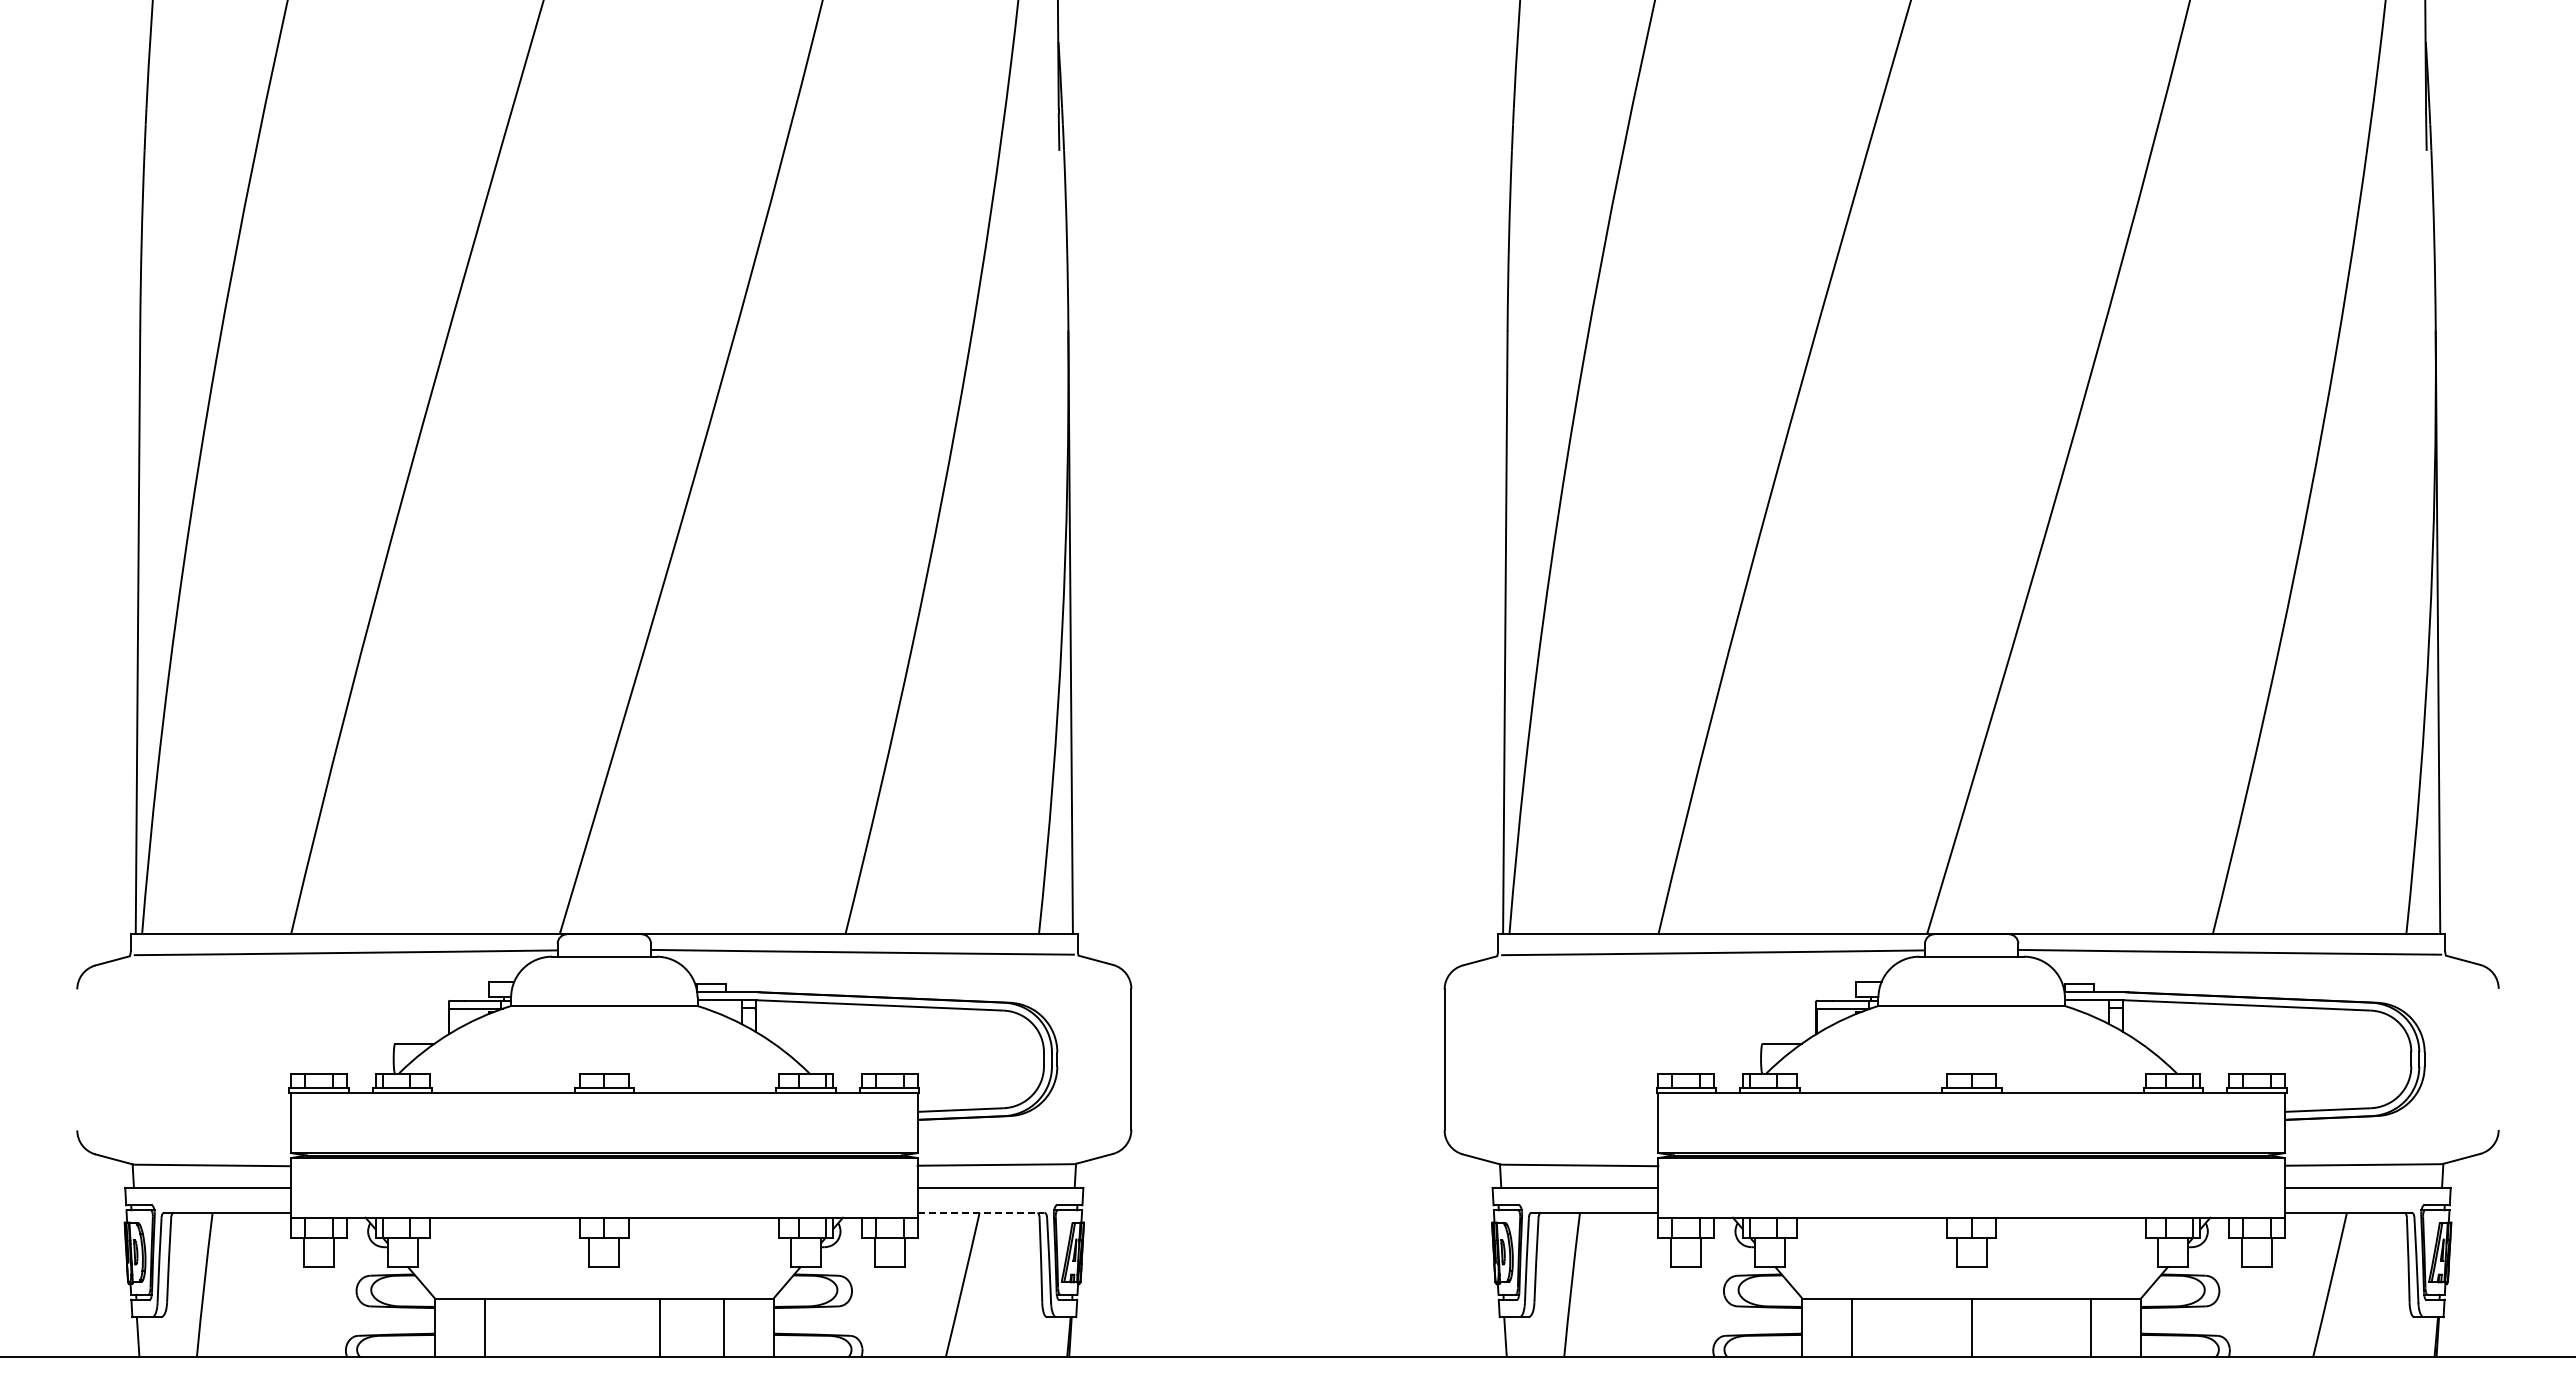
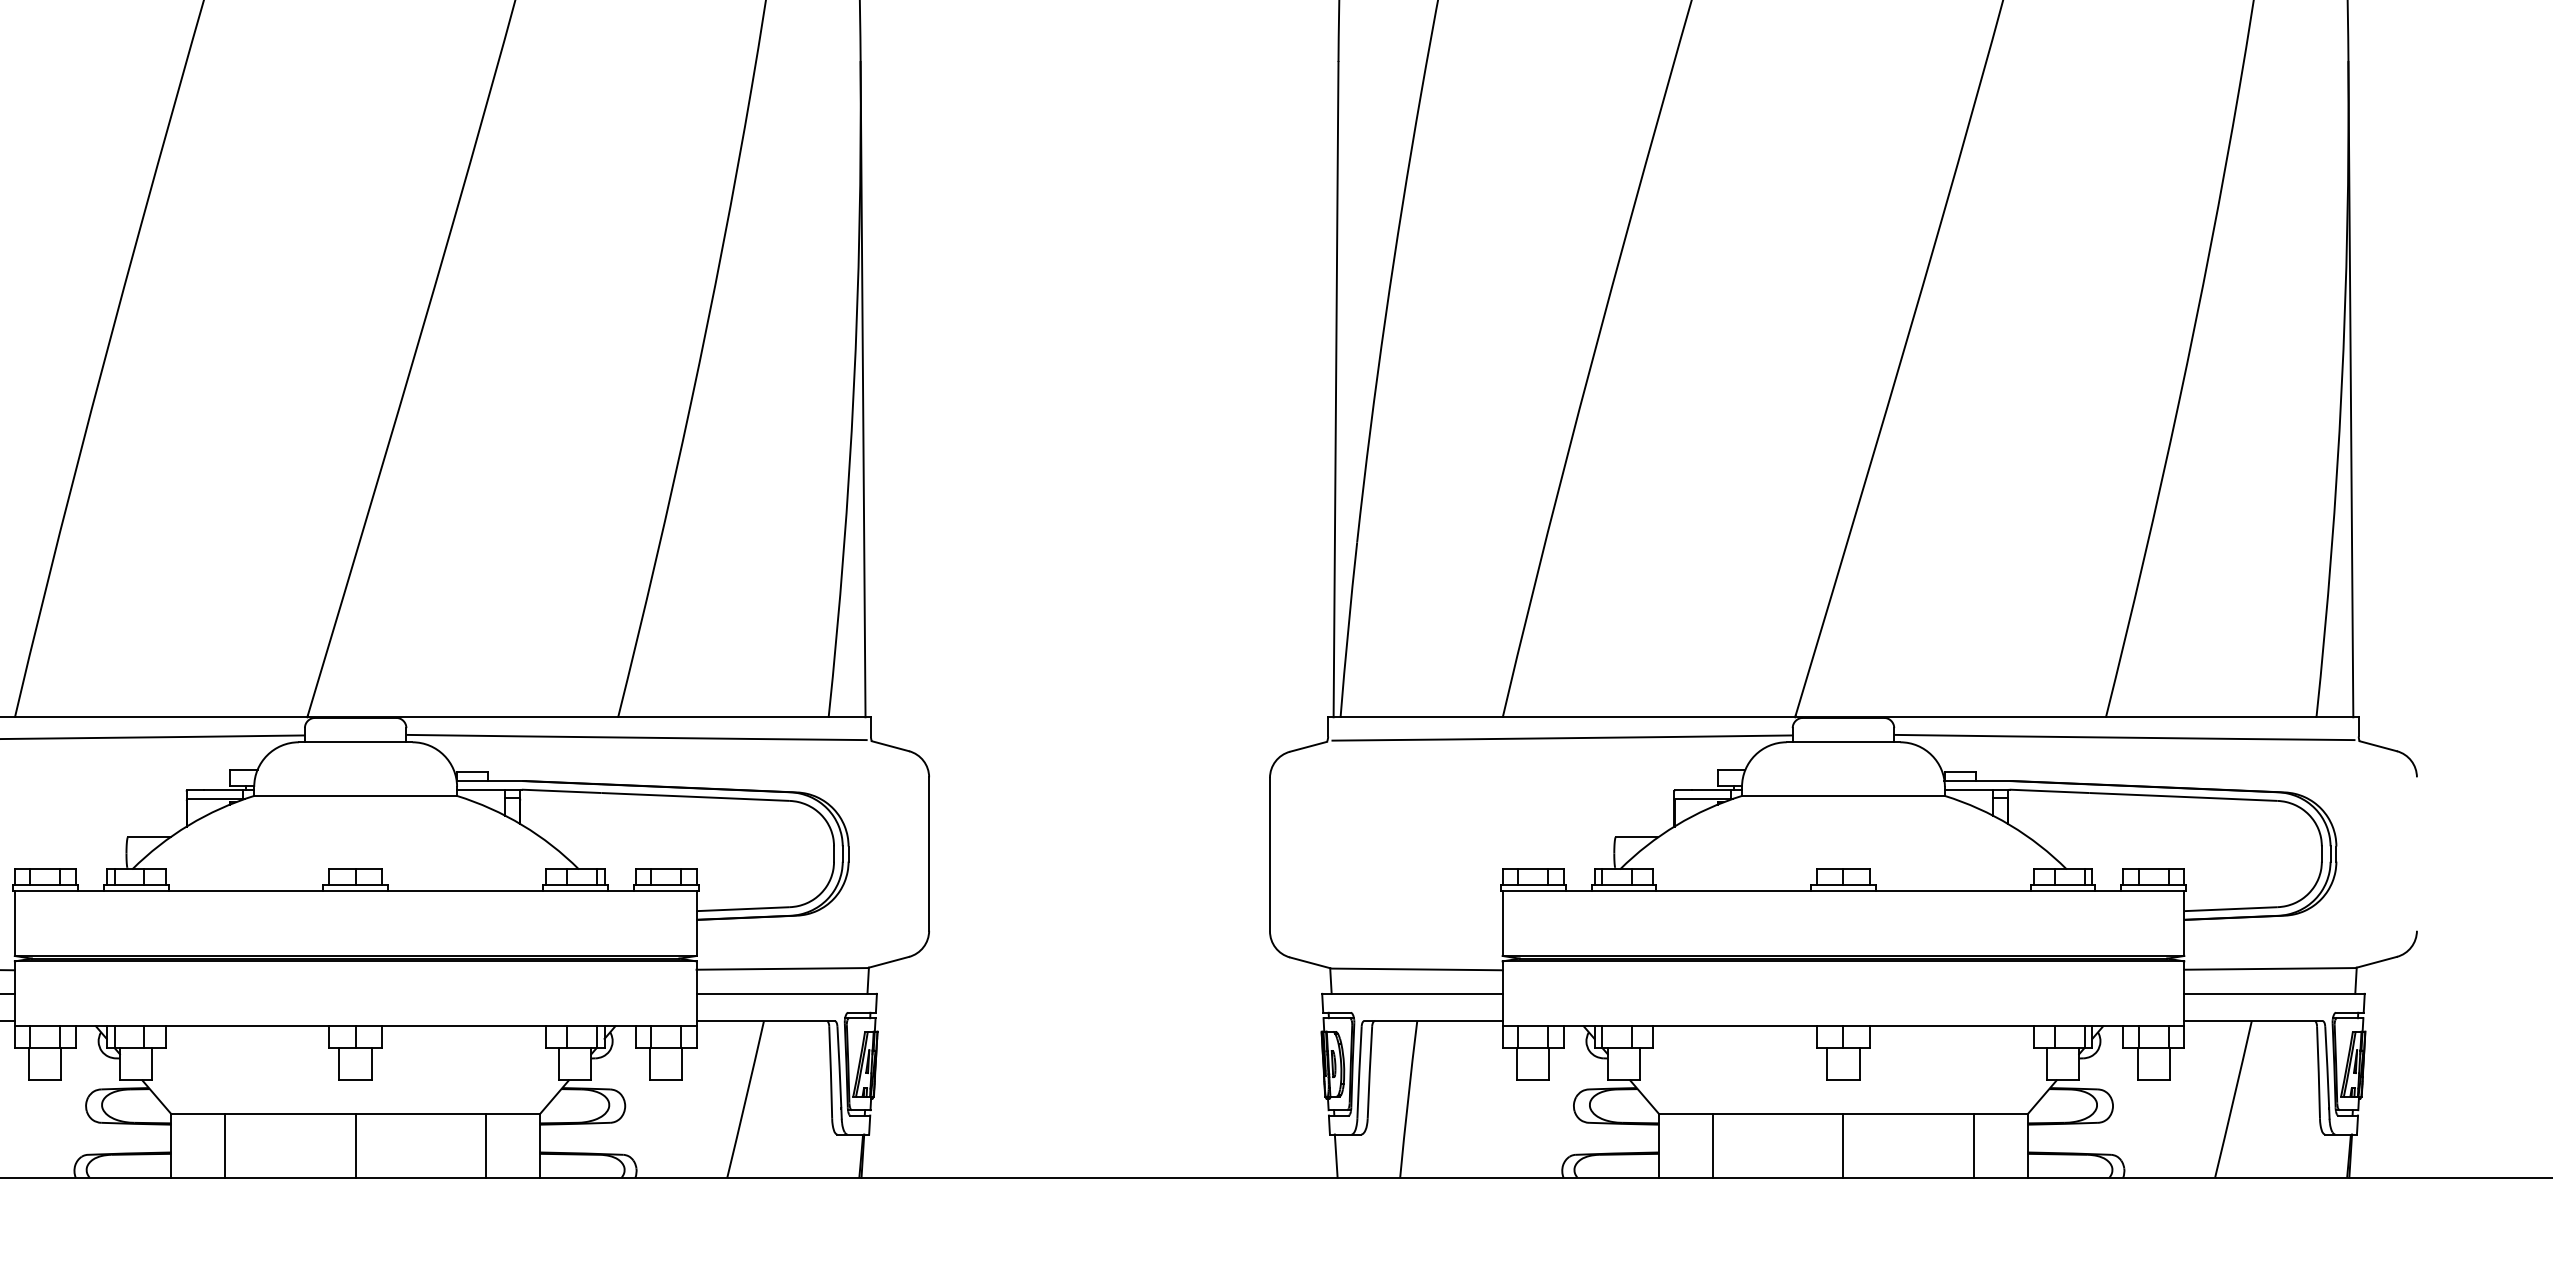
line: (981, 1212) -> (766, 1020), dashed -> solid
line: (660, 1327) -> (355, 1145), moved

